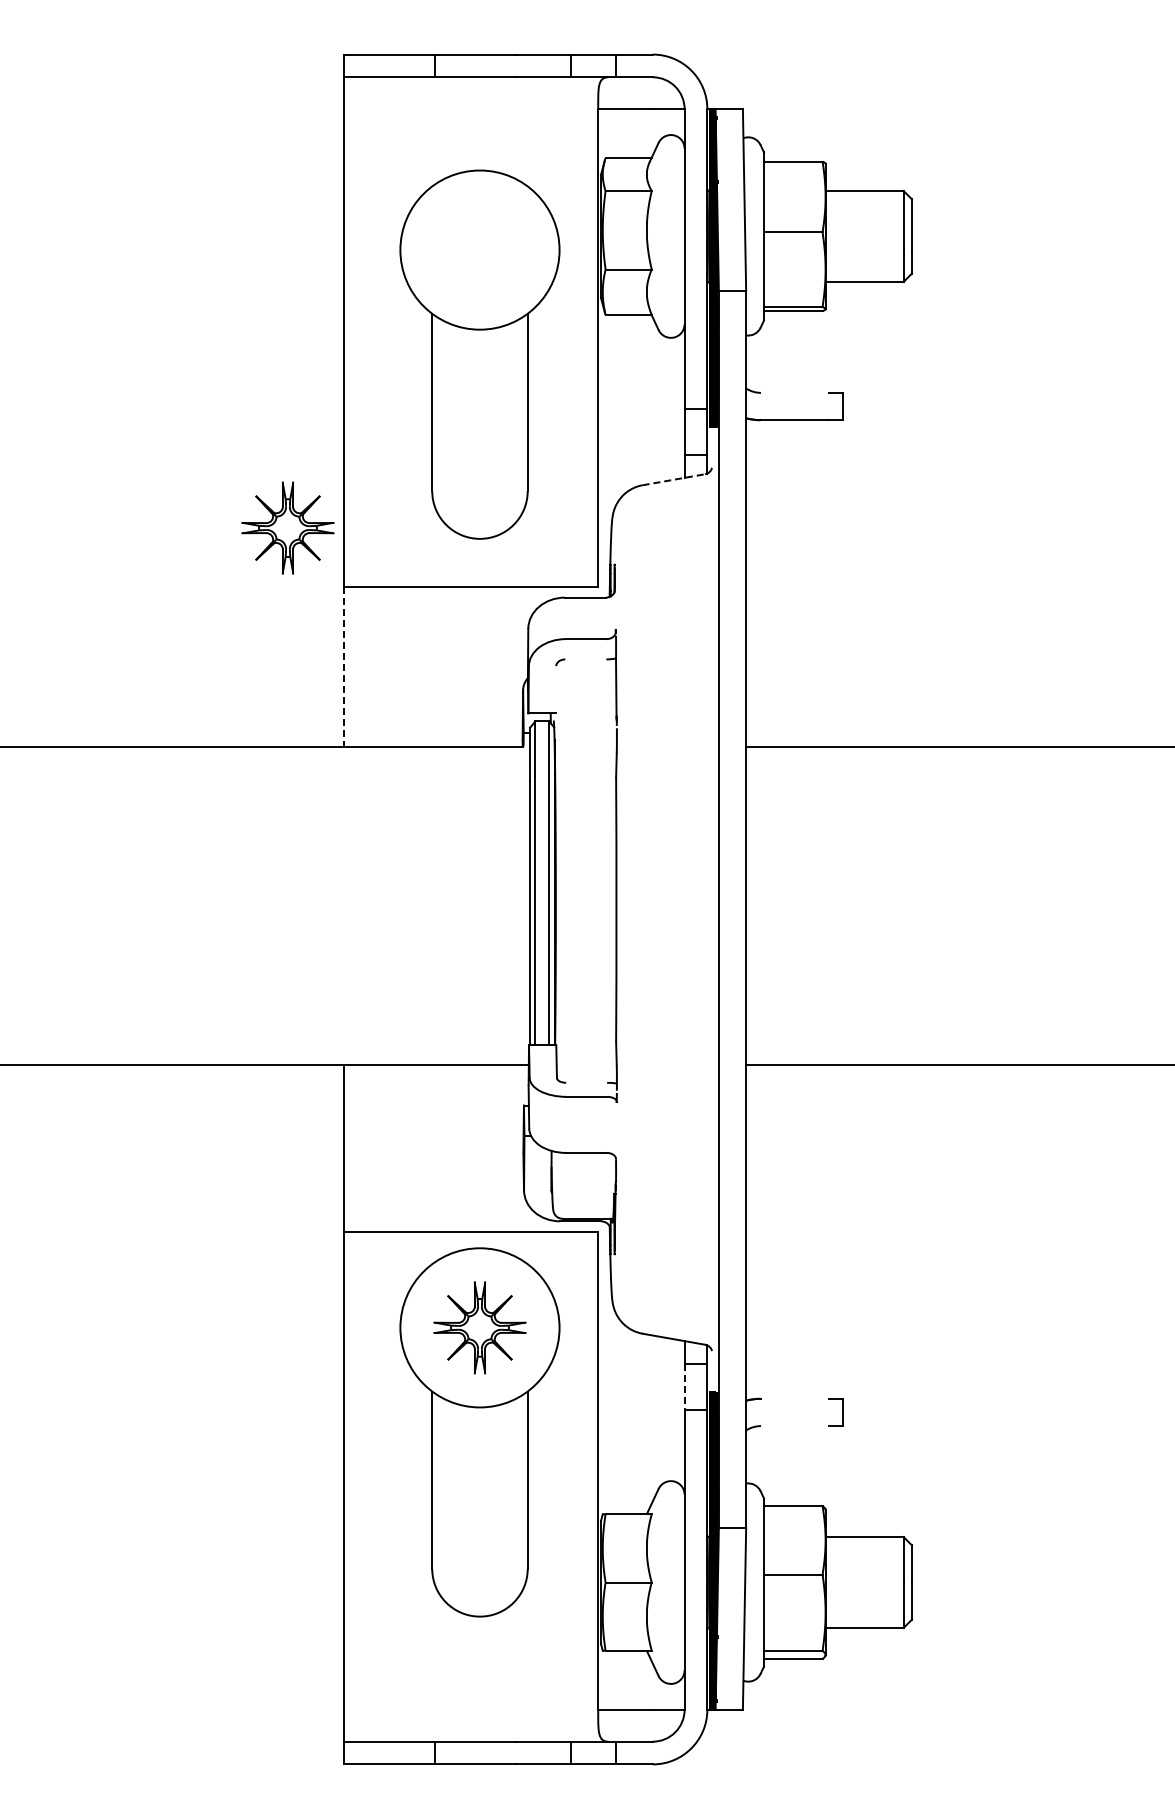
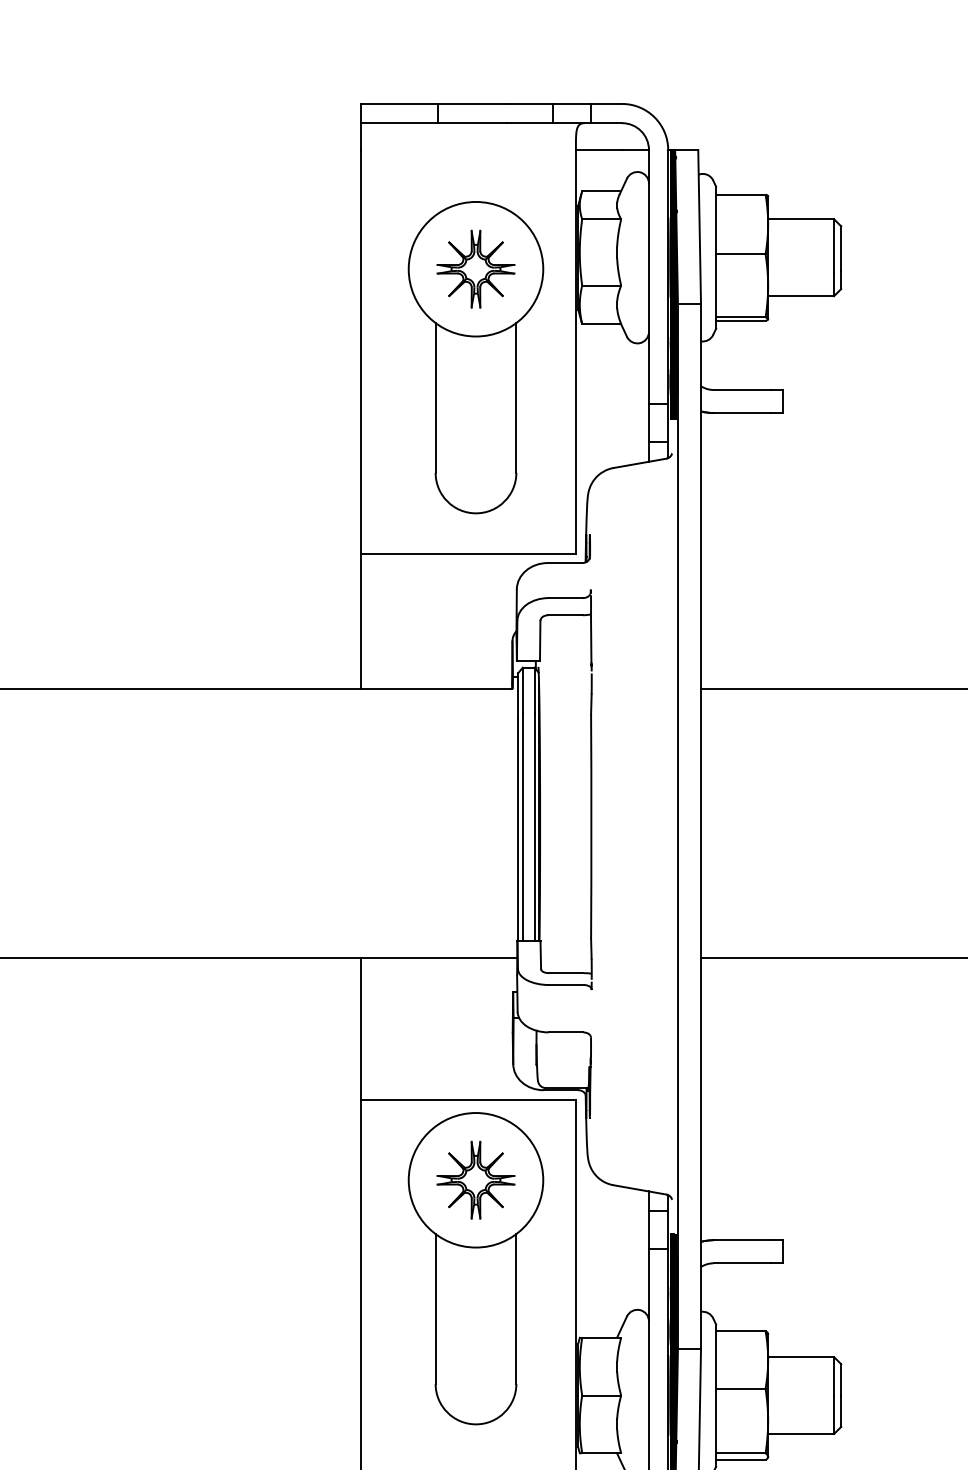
line: (795, 392) -> (742, 389), added
line: (673, 479) -> (639, 463), dashed -> solid
part: (287, 527) -> (475, 268), moved
line: (585, 659) -> (565, 615), added
line: (343, 667) -> (360, 622), dashed -> solid
line: (555, 689) -> (539, 640), added
line: (586, 1082) -> (566, 972), added
line: (684, 1386) -> (648, 1229), dashed -> solid
line: (795, 1398) -> (742, 1239), added
line: (795, 1426) -> (742, 1263), added

